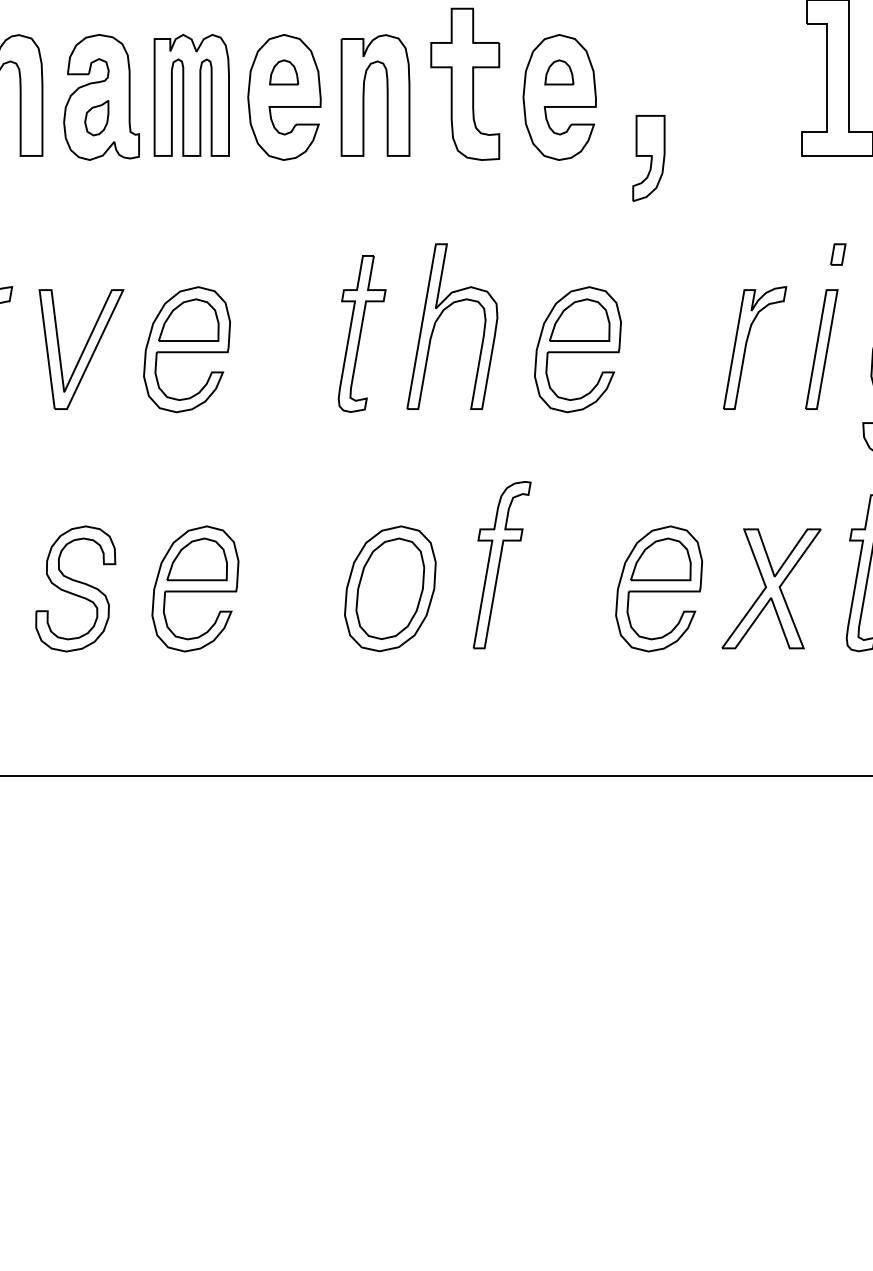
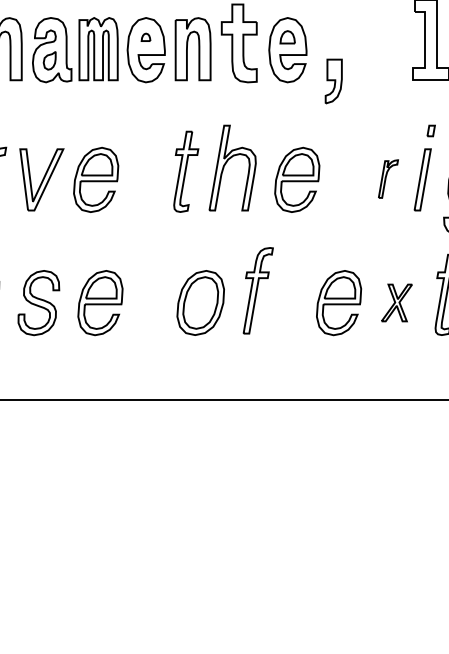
part: (282, 72) -> (145, 37), size x0.6
part: (755, 346) -> (388, 178), size x0.6
part: (770, 587) -> (396, 302), size x0.6

